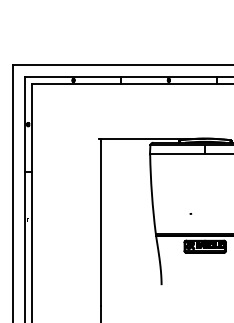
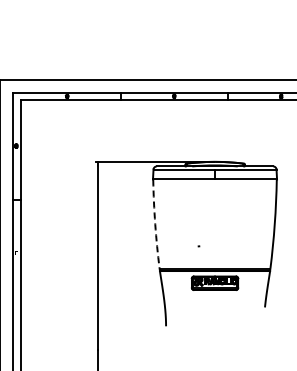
arc: (152, 194) -> (155, 224), solid -> dashed

